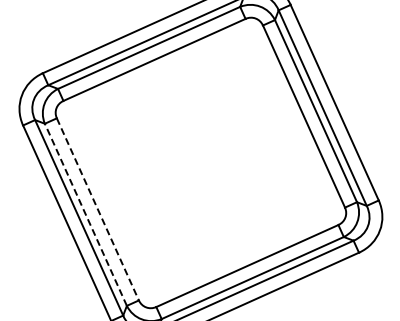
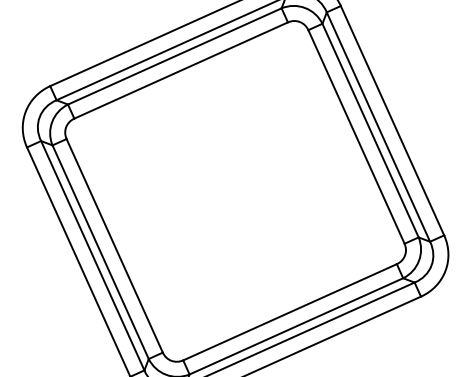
line: (97, 209) -> (114, 245), dashed -> solid
line: (85, 214) -> (100, 251), dashed -> solid

